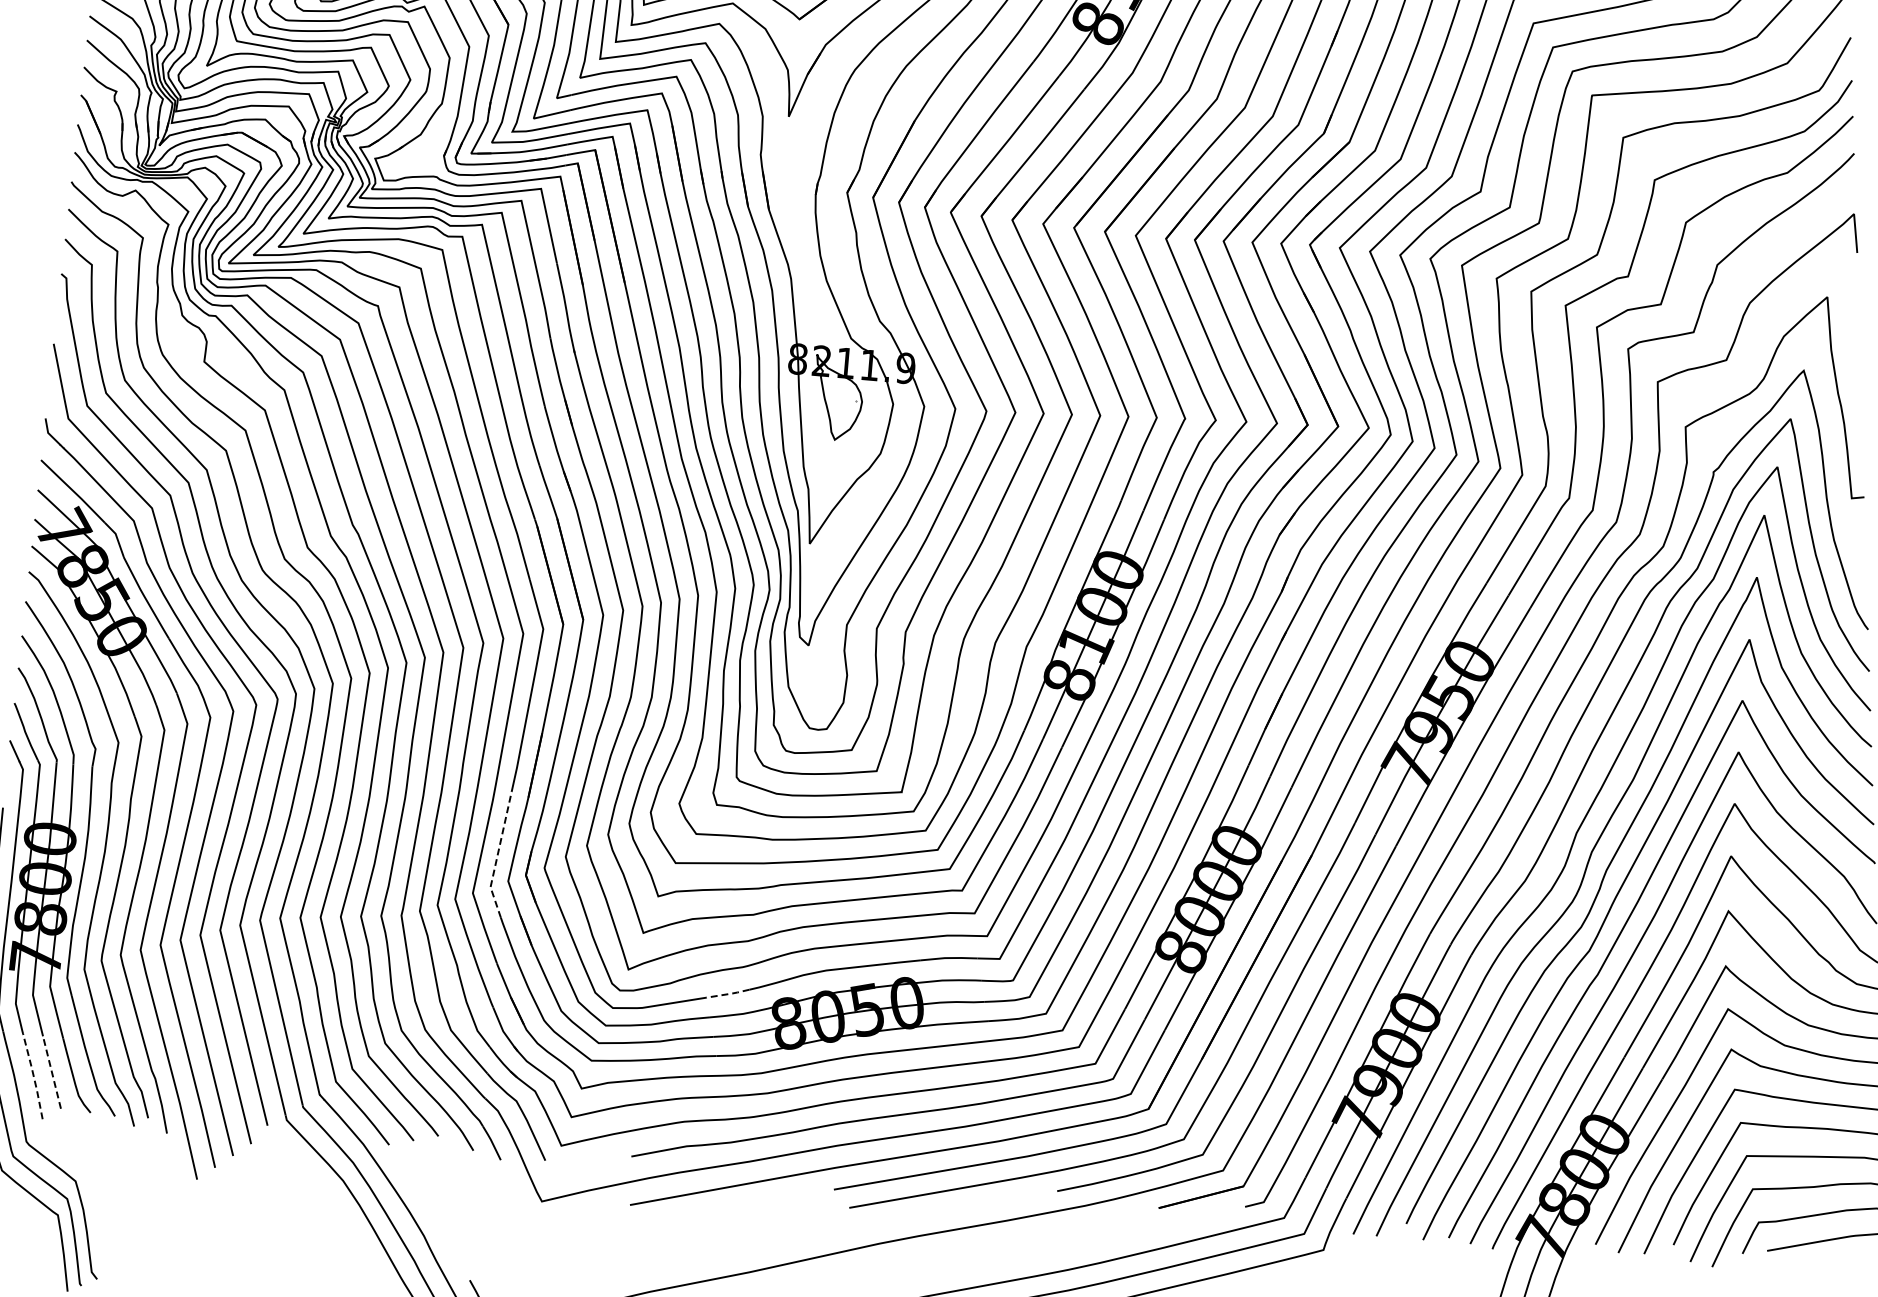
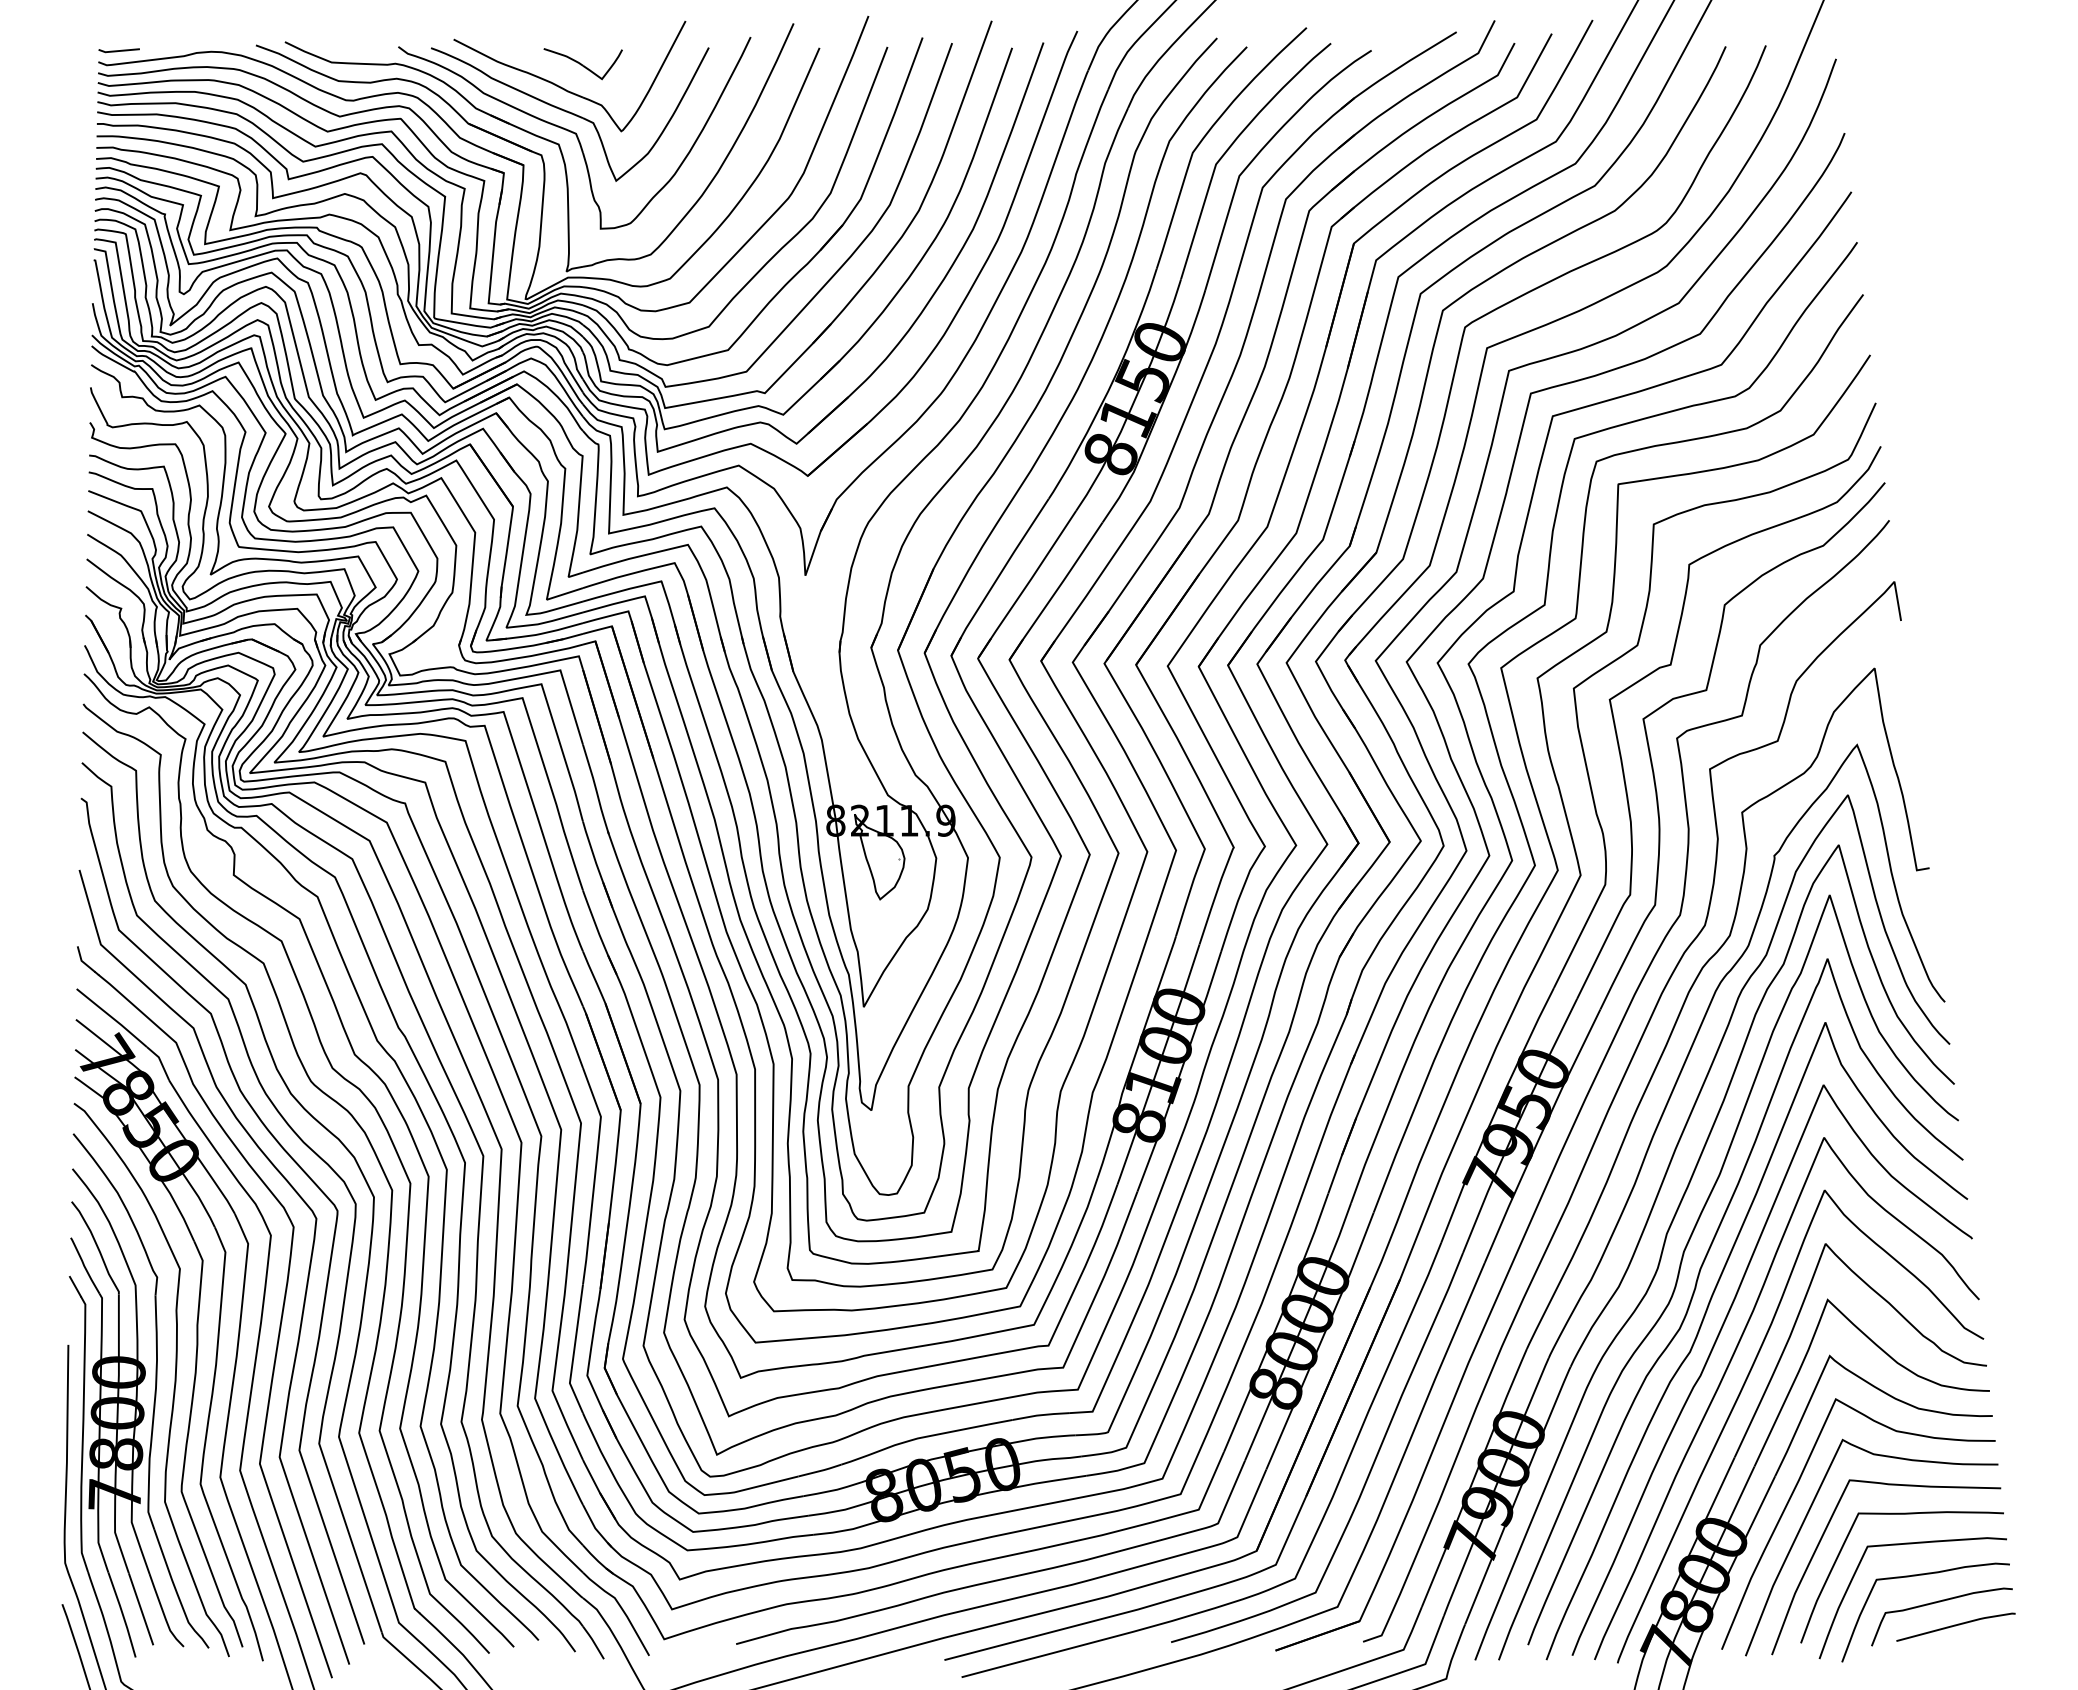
line: (497, 855) -> (574, 1350), dashed -> solid
line: (729, 993) -> (821, 1470), dashed -> solid
line: (52, 1072) -> (141, 1609), dashed -> solid
line: (34, 1077) -> (123, 1615), dashed -> solid

